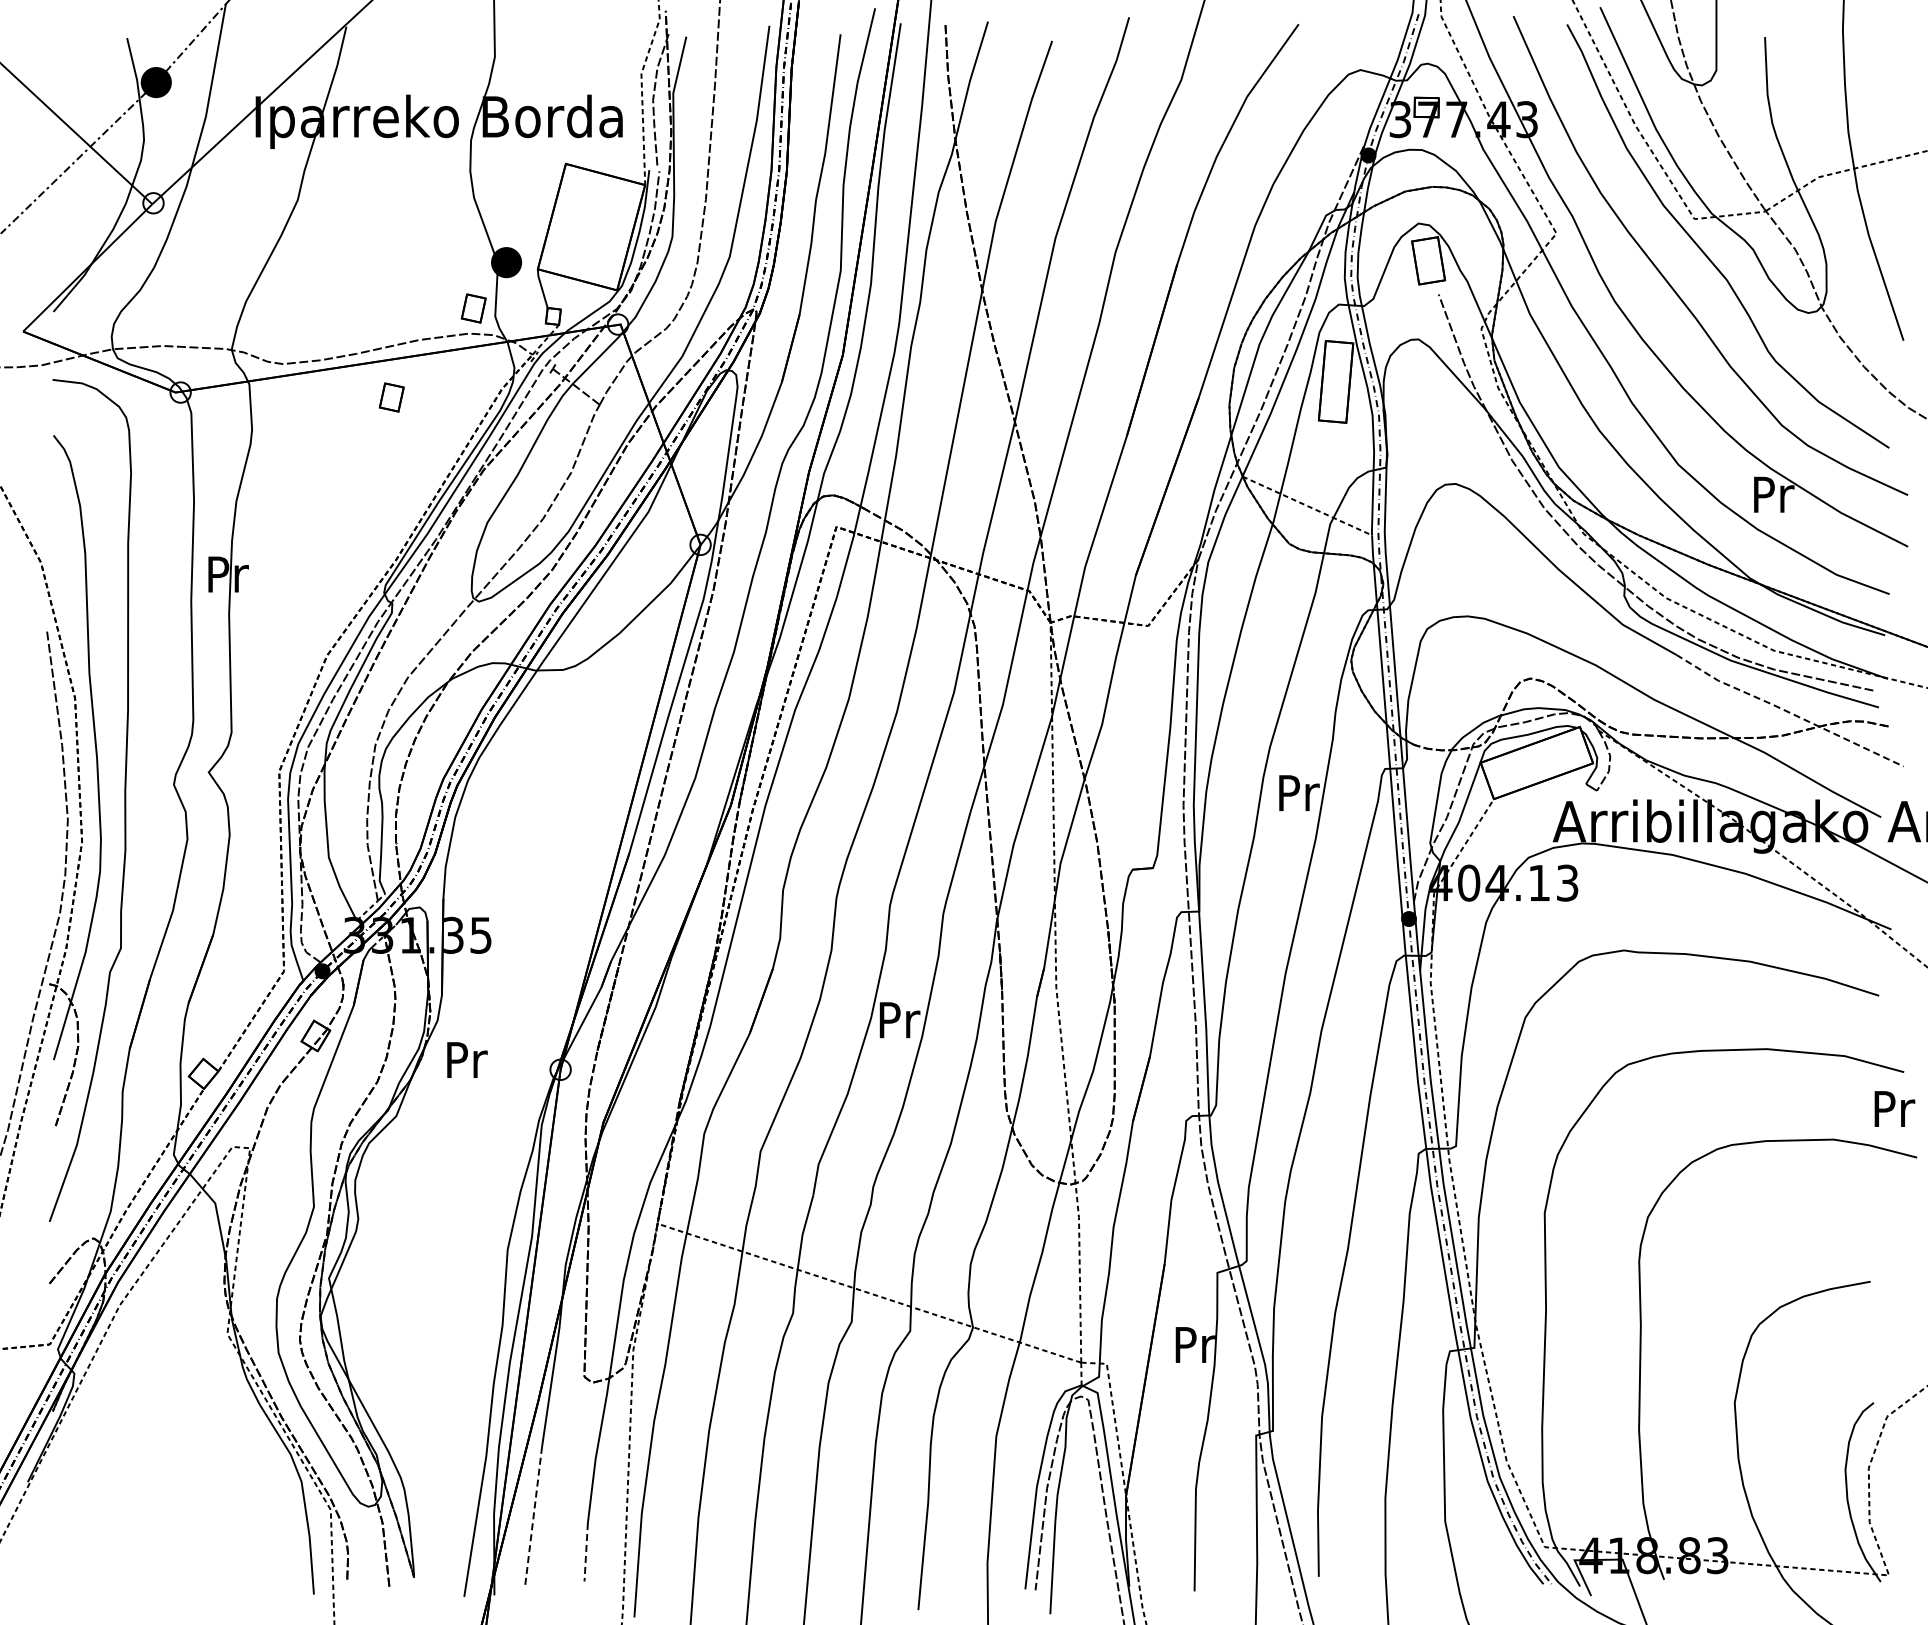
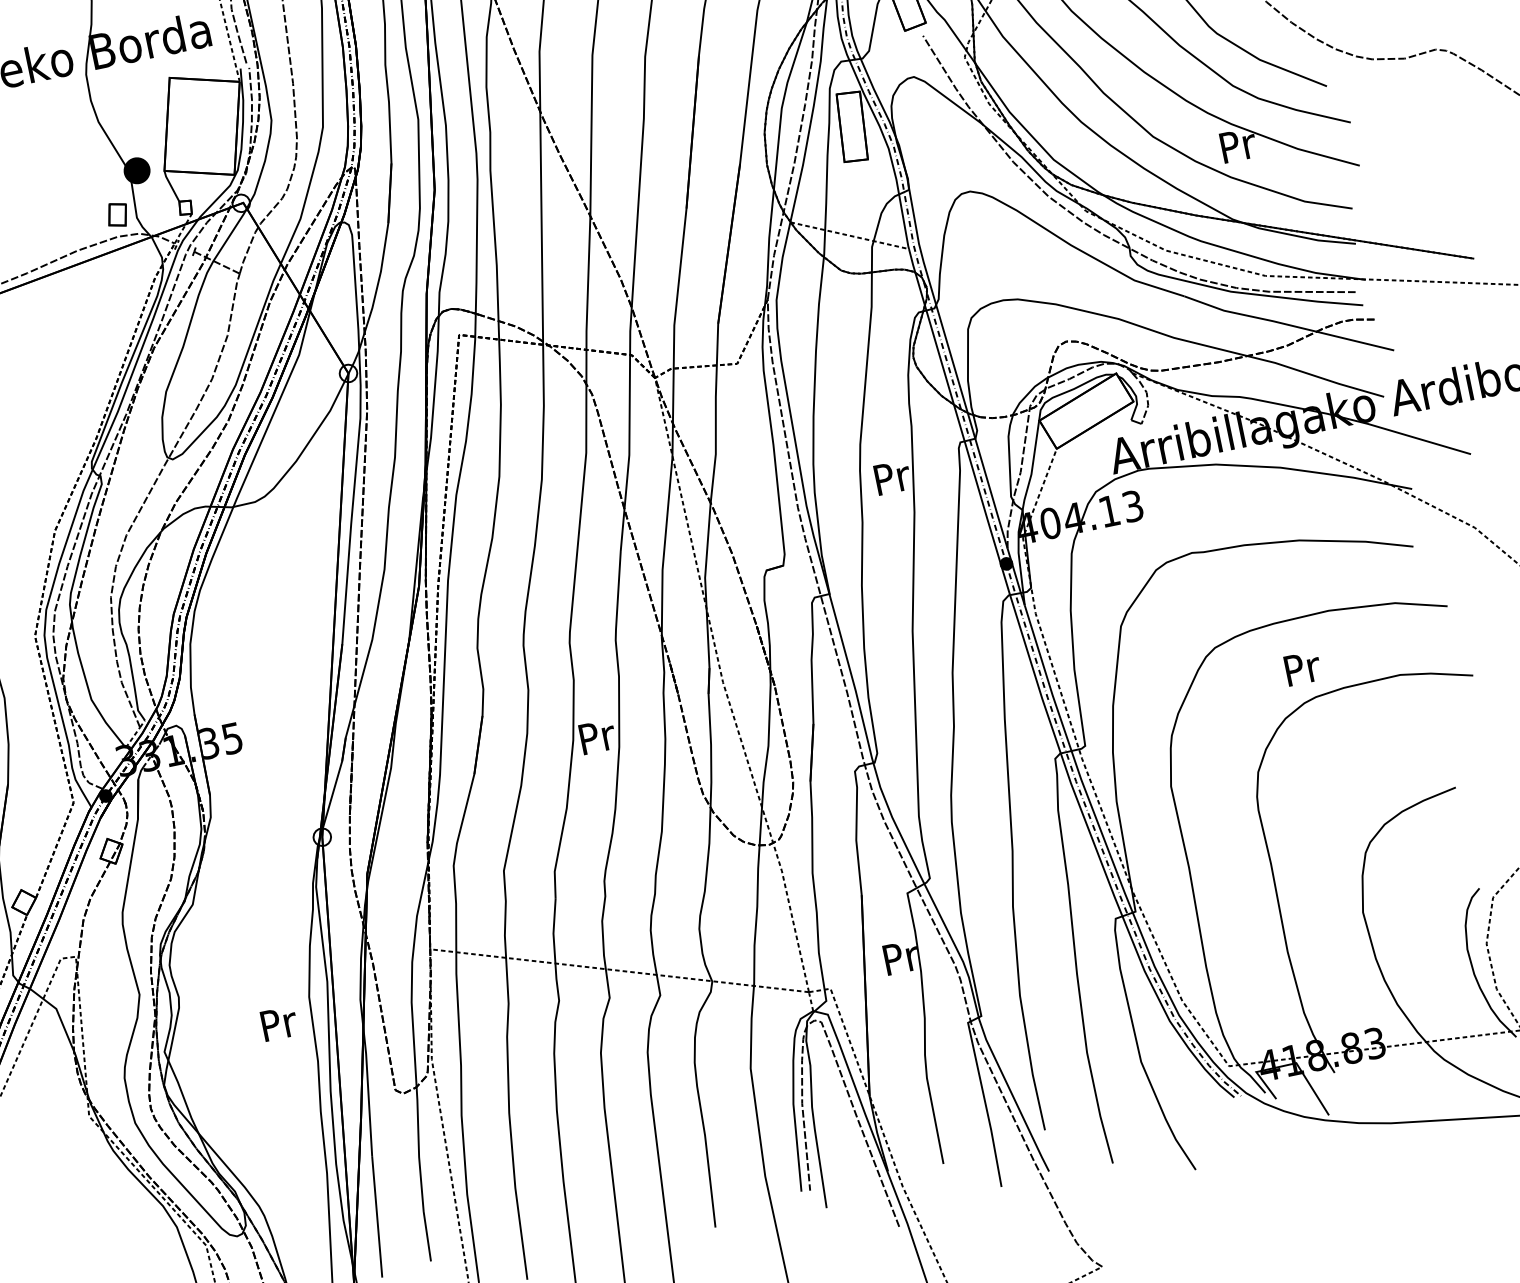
part: (391, 397) -> (64, 303), removed
line: (1788, 712) -> (1288, 325), dashed -> solid
text: (467, 1059) -> (279, 1023), moved
text: (1894, 1108) -> (1302, 668), moved
line: (533, 1518) -> (377, 1217), dashed -> solid
line: (586, 1552) -> (427, 1236), dashed -> solid

